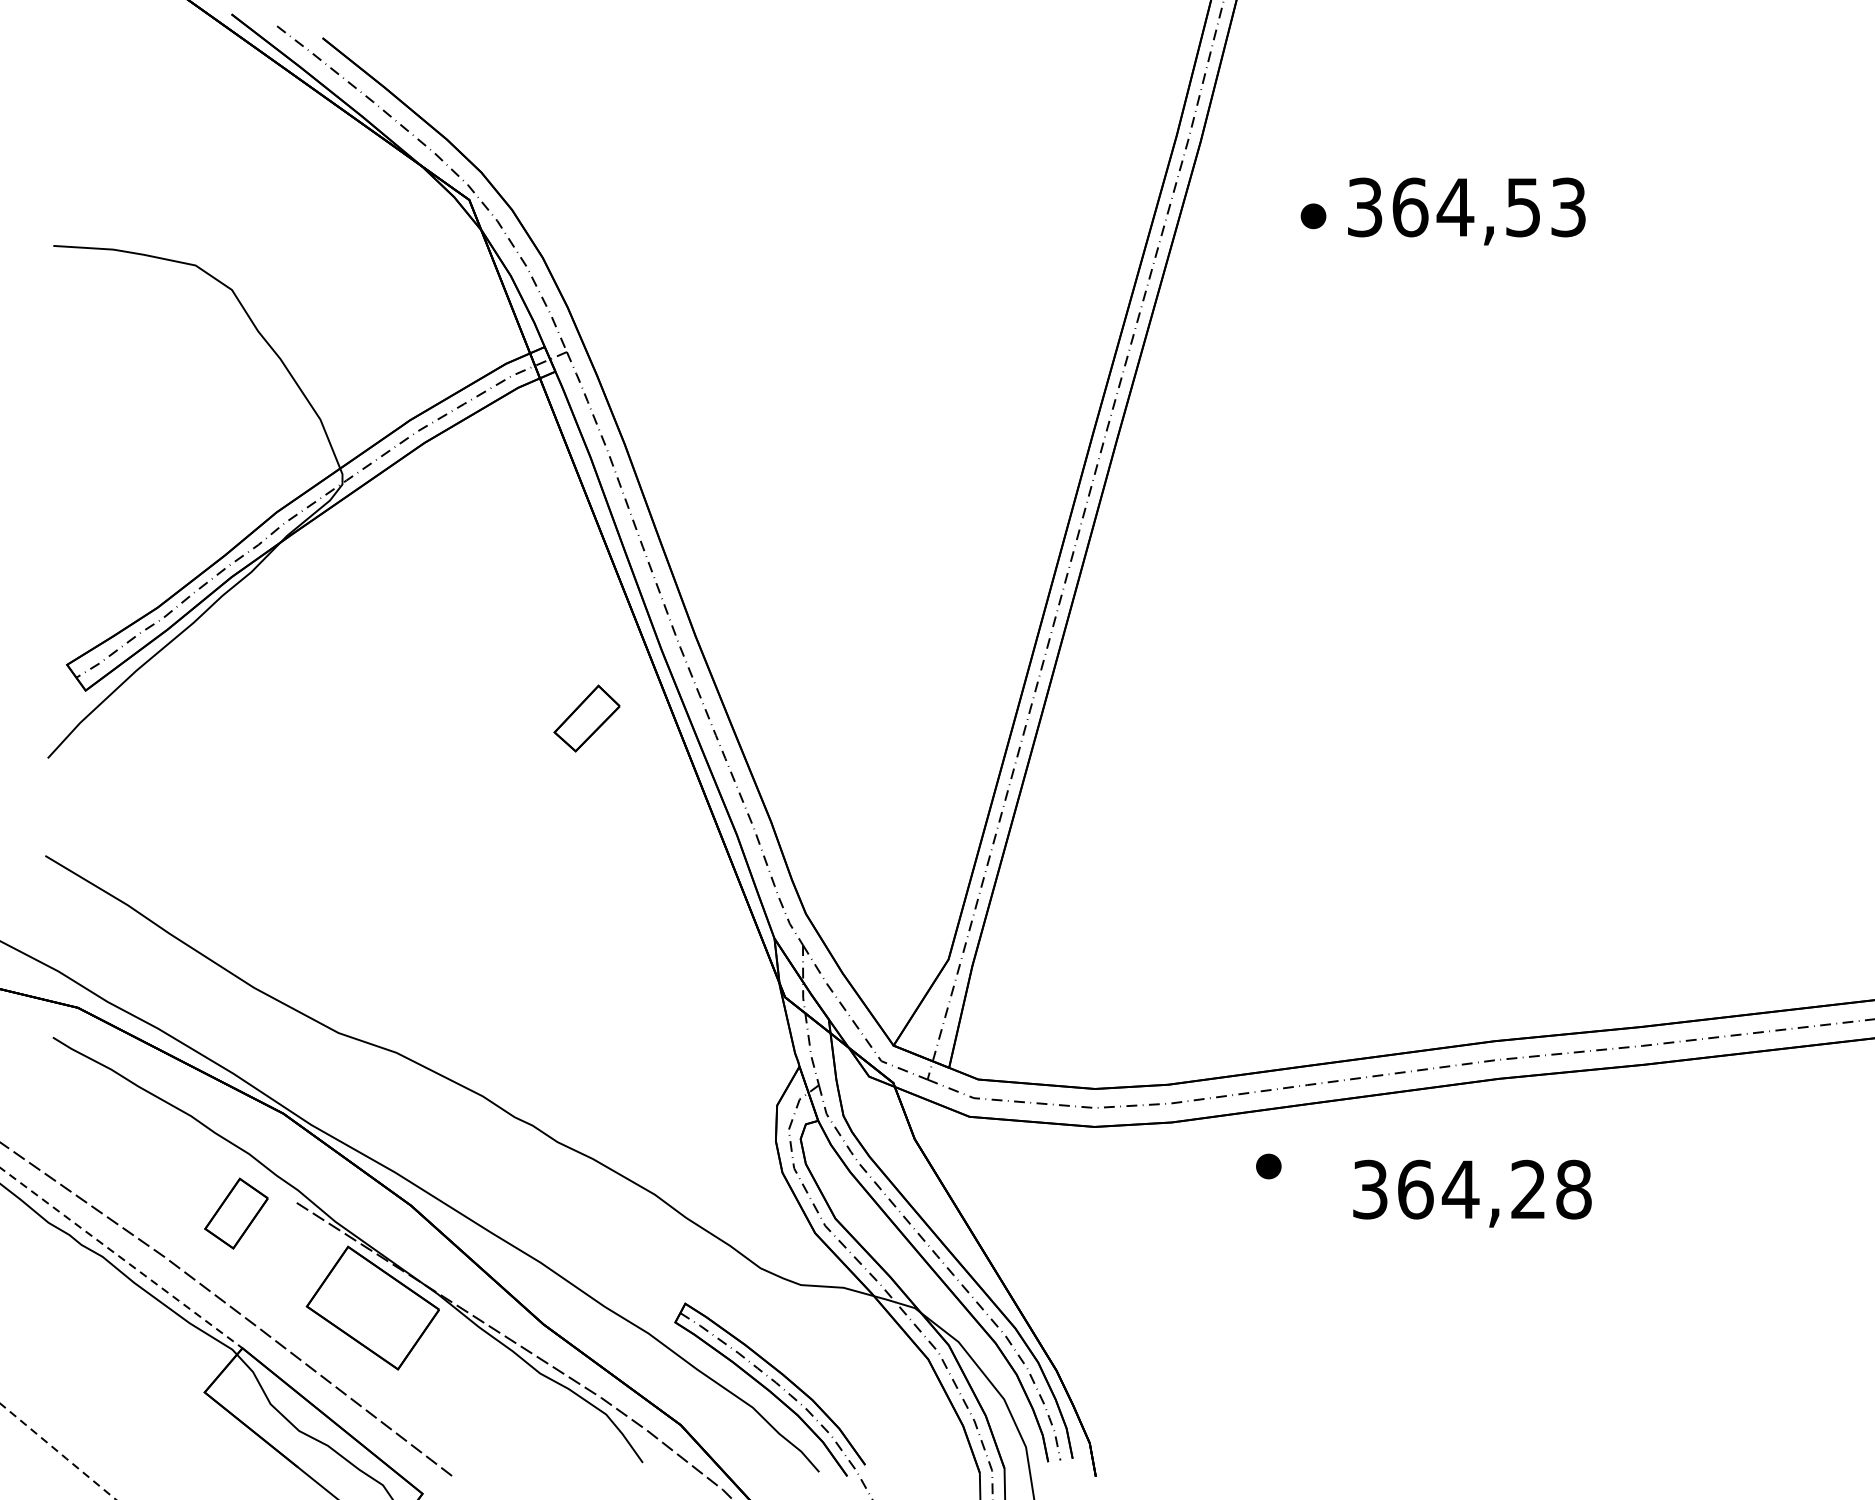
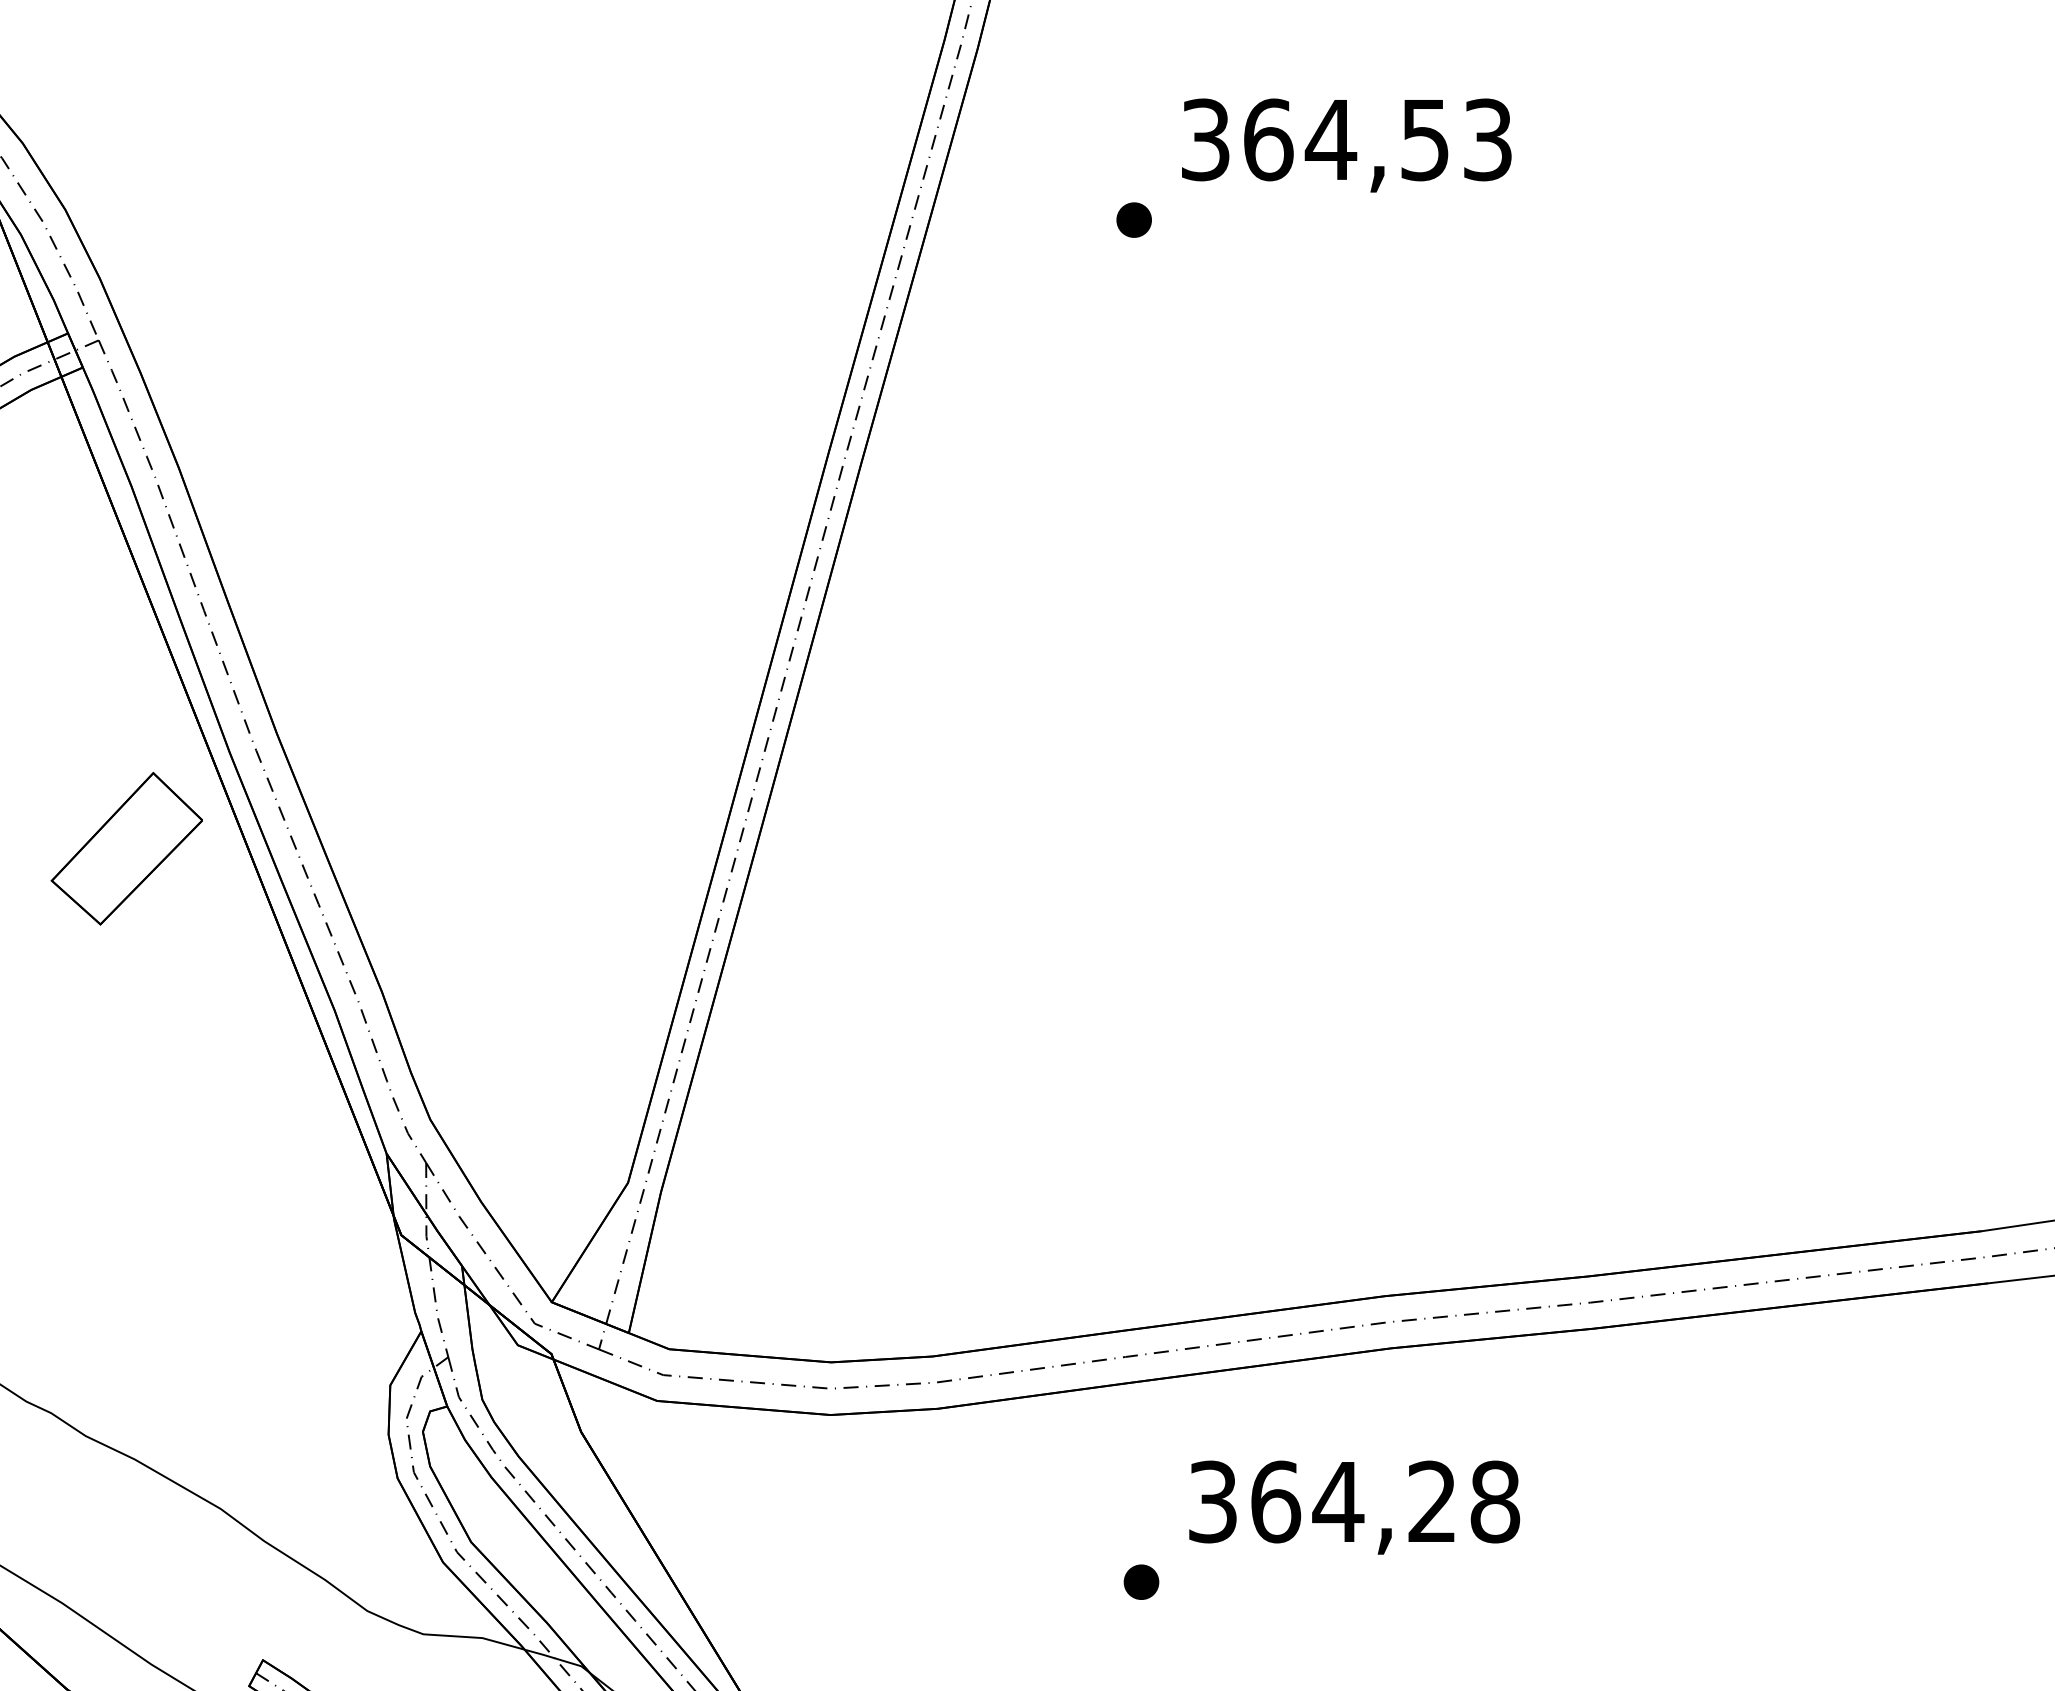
part: (1313, 216) -> (1134, 220), moved
part: (586, 718) -> (125, 848), size x1.67
part: (1268, 1166) -> (1141, 1582), moved

